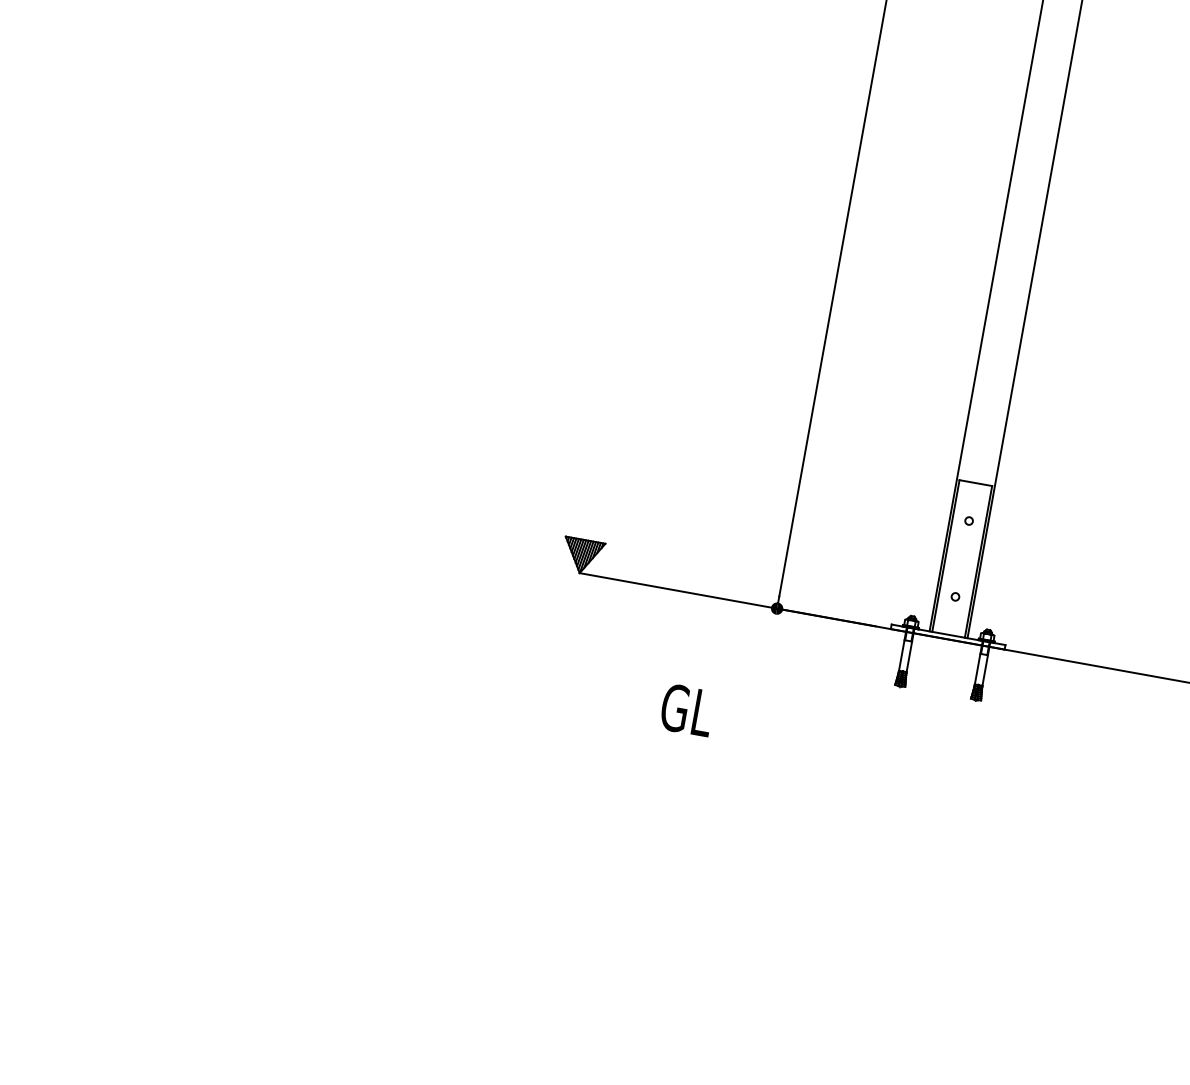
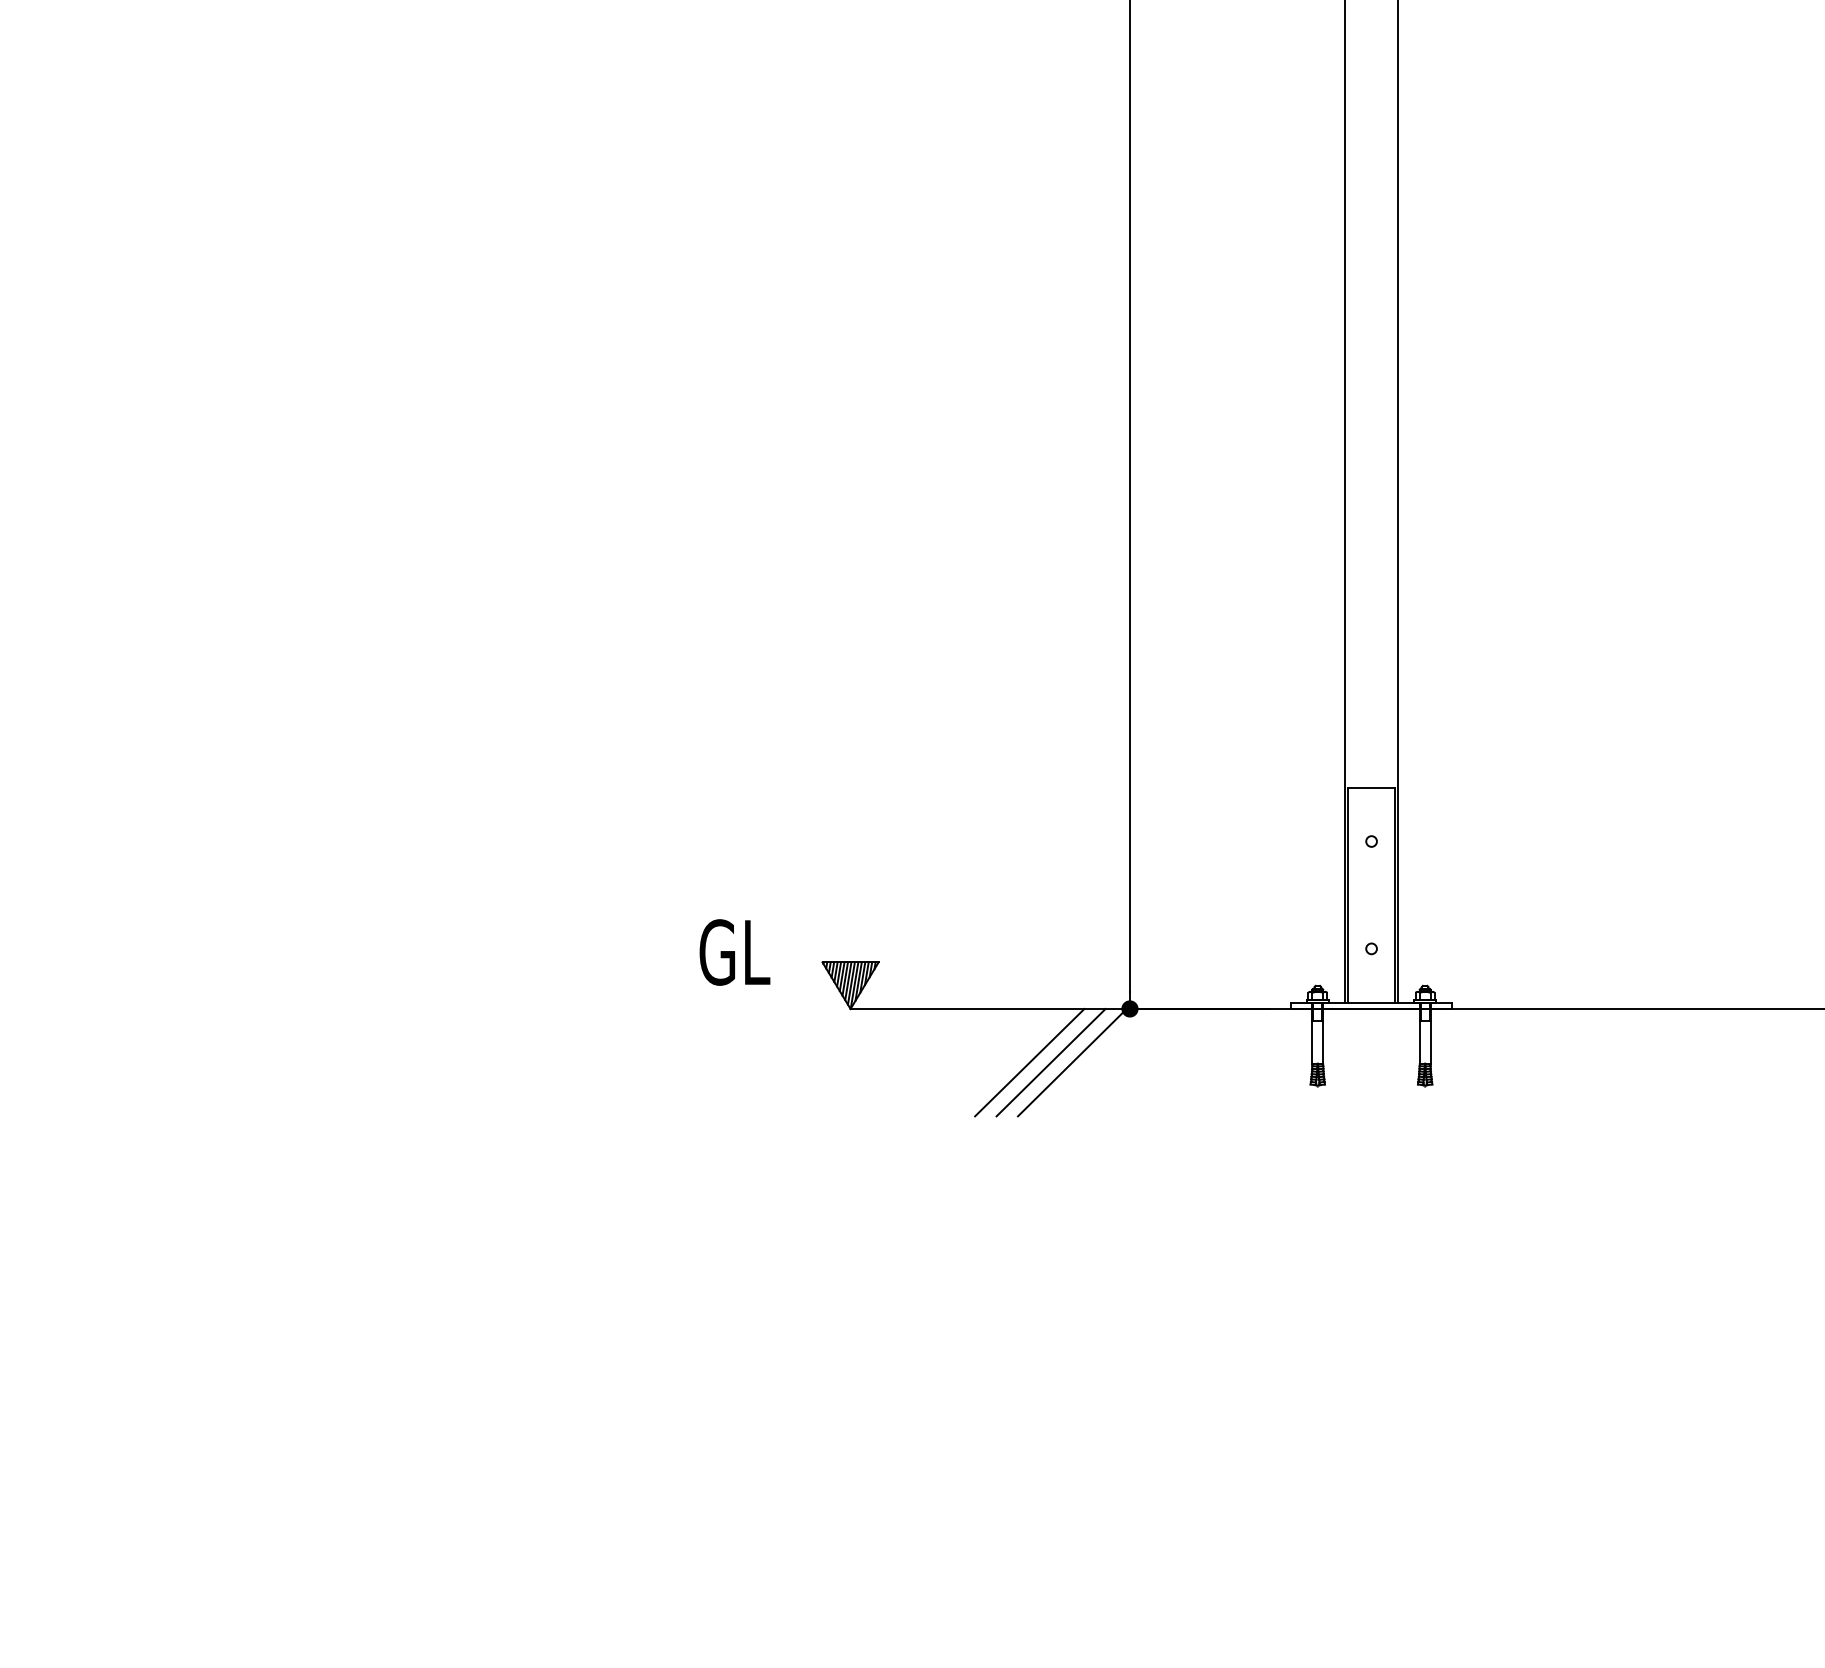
line: (699, 633) -> (1029, 1062), added
line: (714, 636) -> (1050, 1062), added
line: (729, 639) -> (1072, 1062), added
text: (687, 710) -> (734, 952), moved

